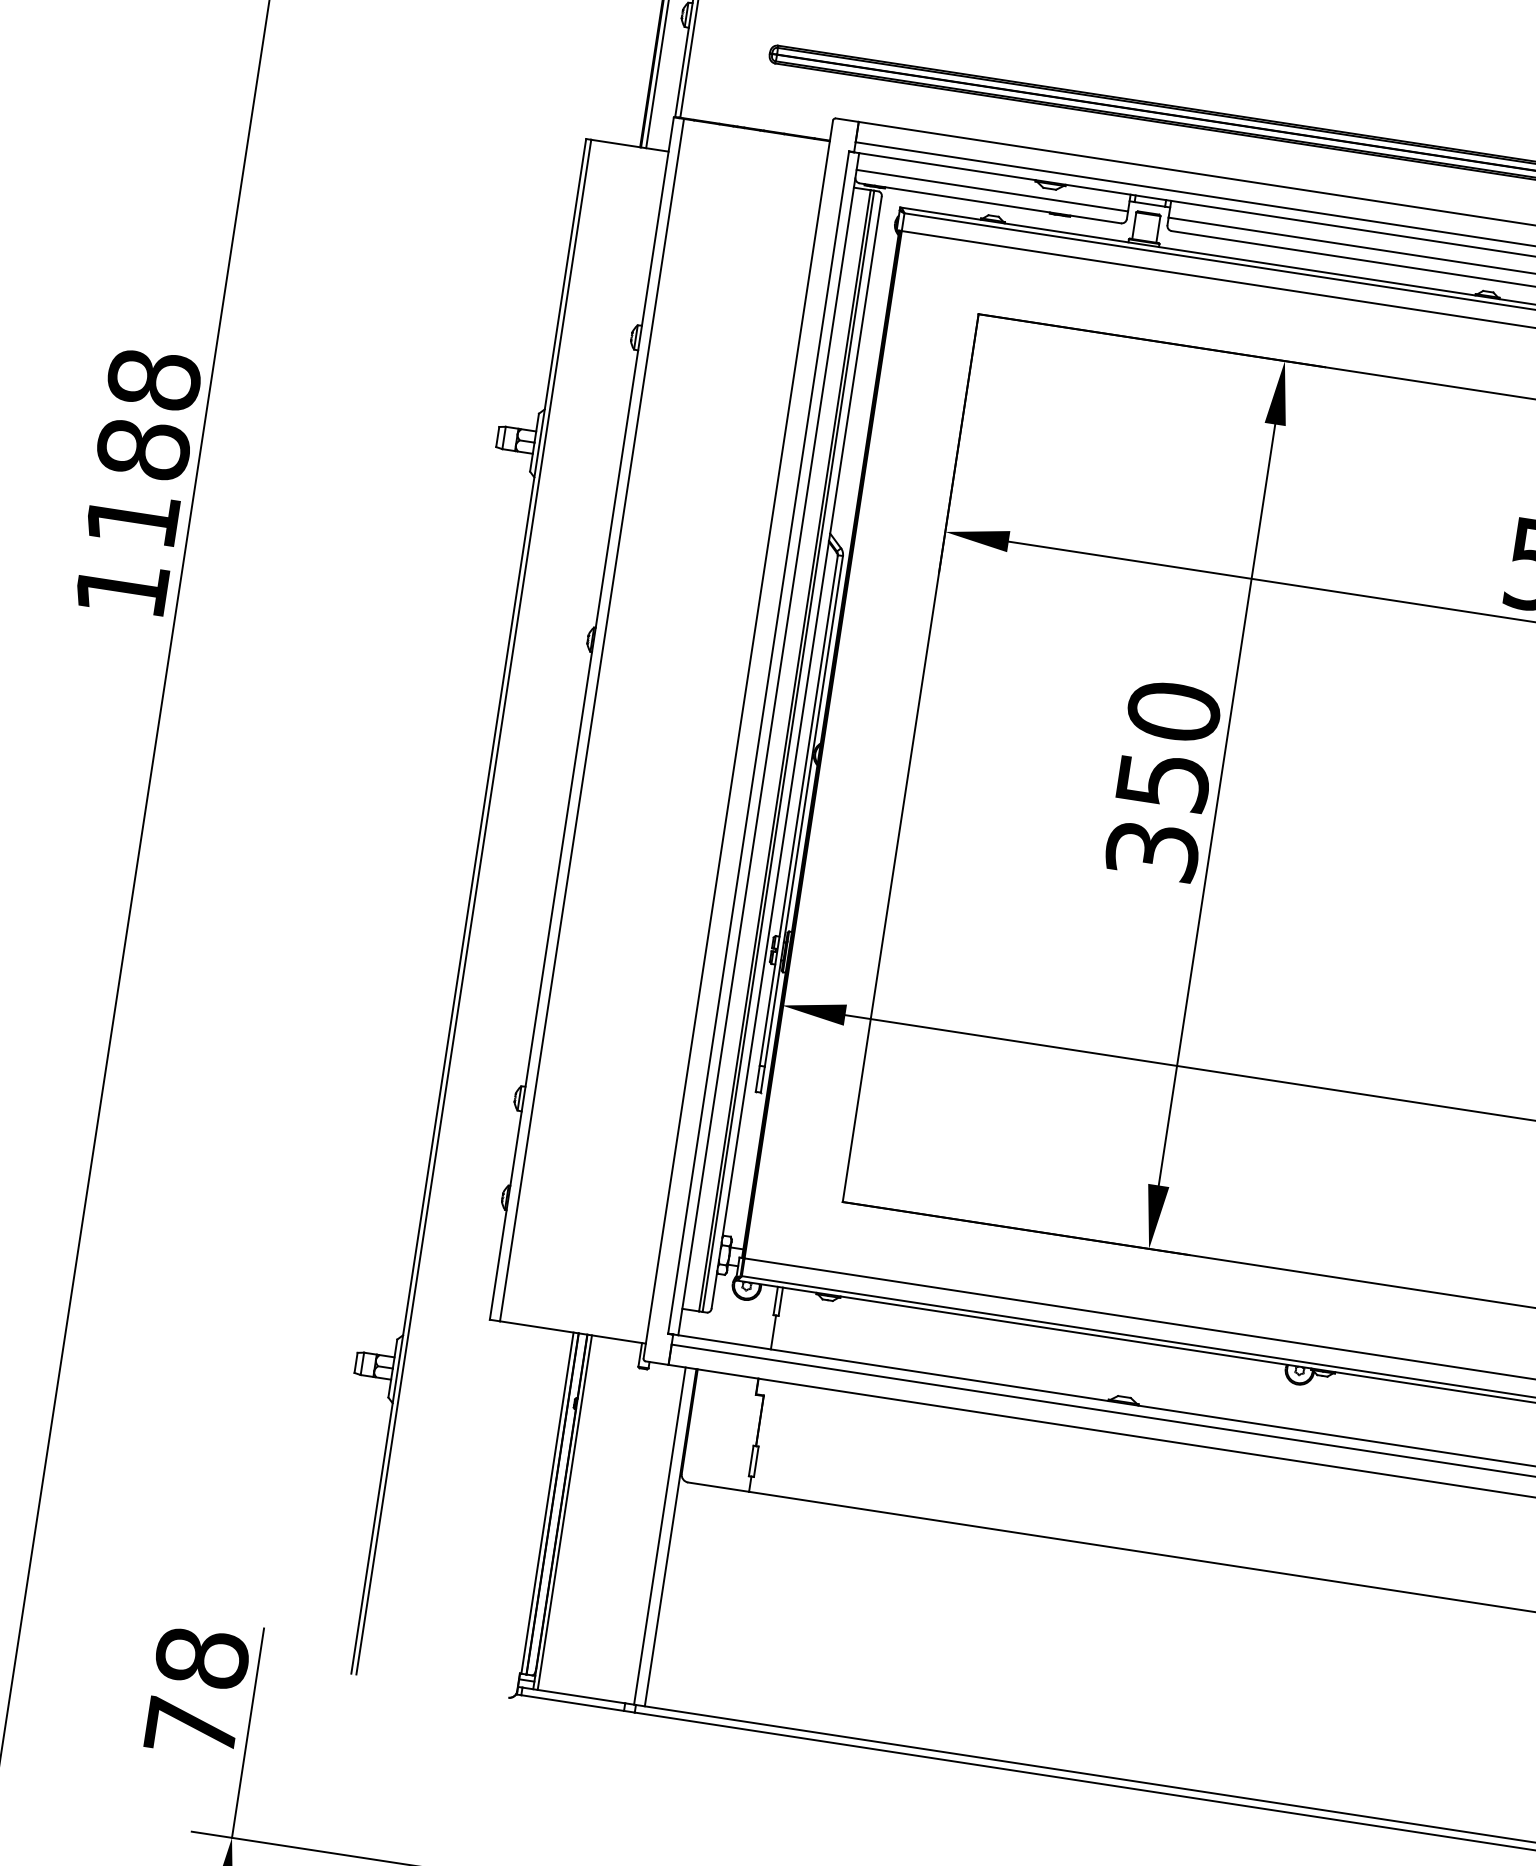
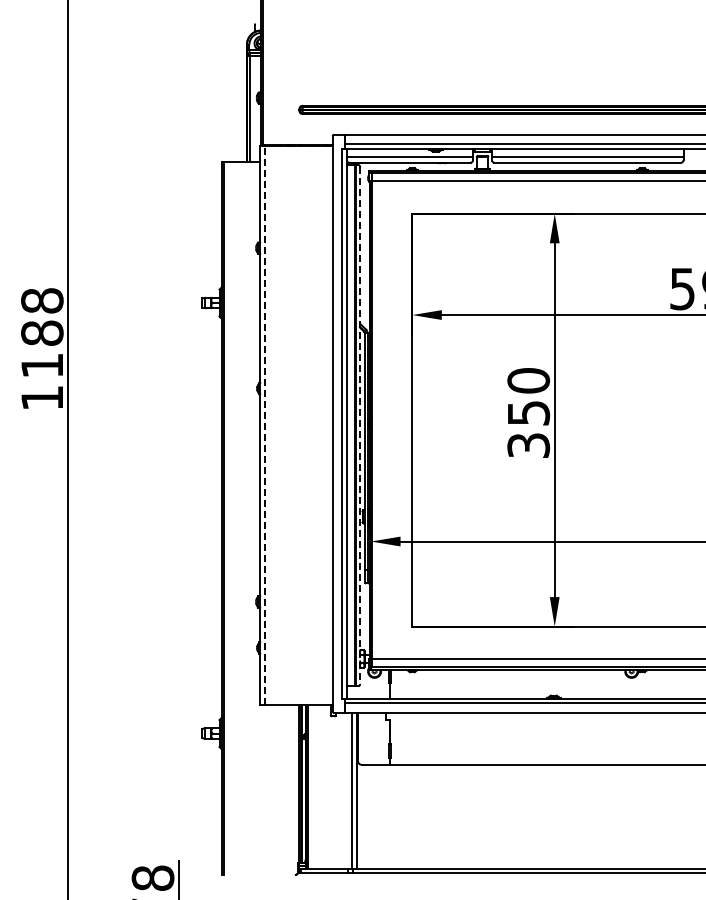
line: (590, 720) -> (264, 425), solid -> dashed
line: (797, 754) -> (360, 426), solid -> dashed

